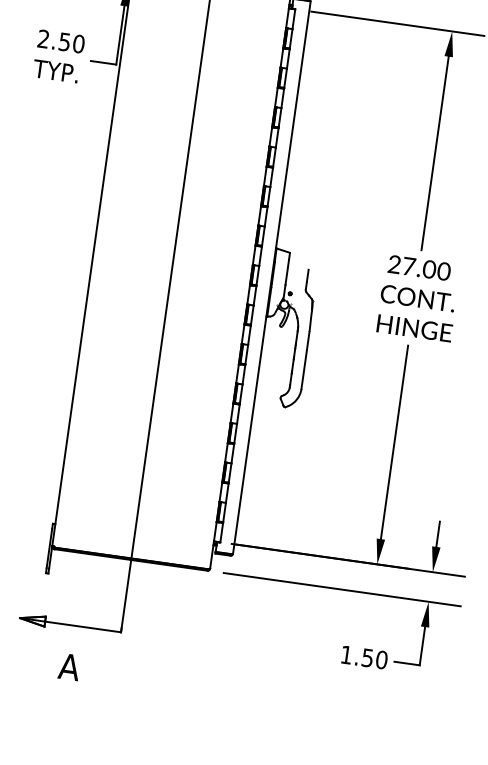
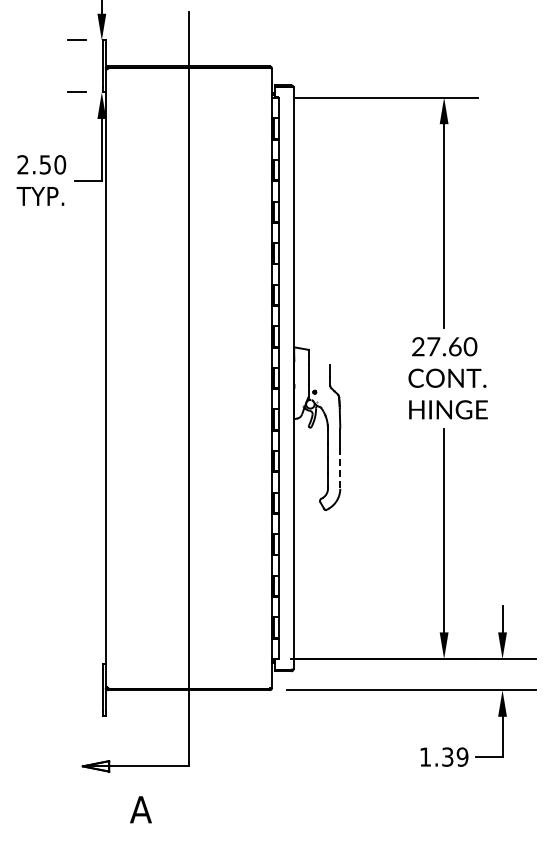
text: (428, 269) -> (454, 346), 27.00 -> 27.60
line: (304, 369) -> (340, 468), solid -> dashed
text: (375, 658) -> (455, 756), 1.50 -> 1.39

